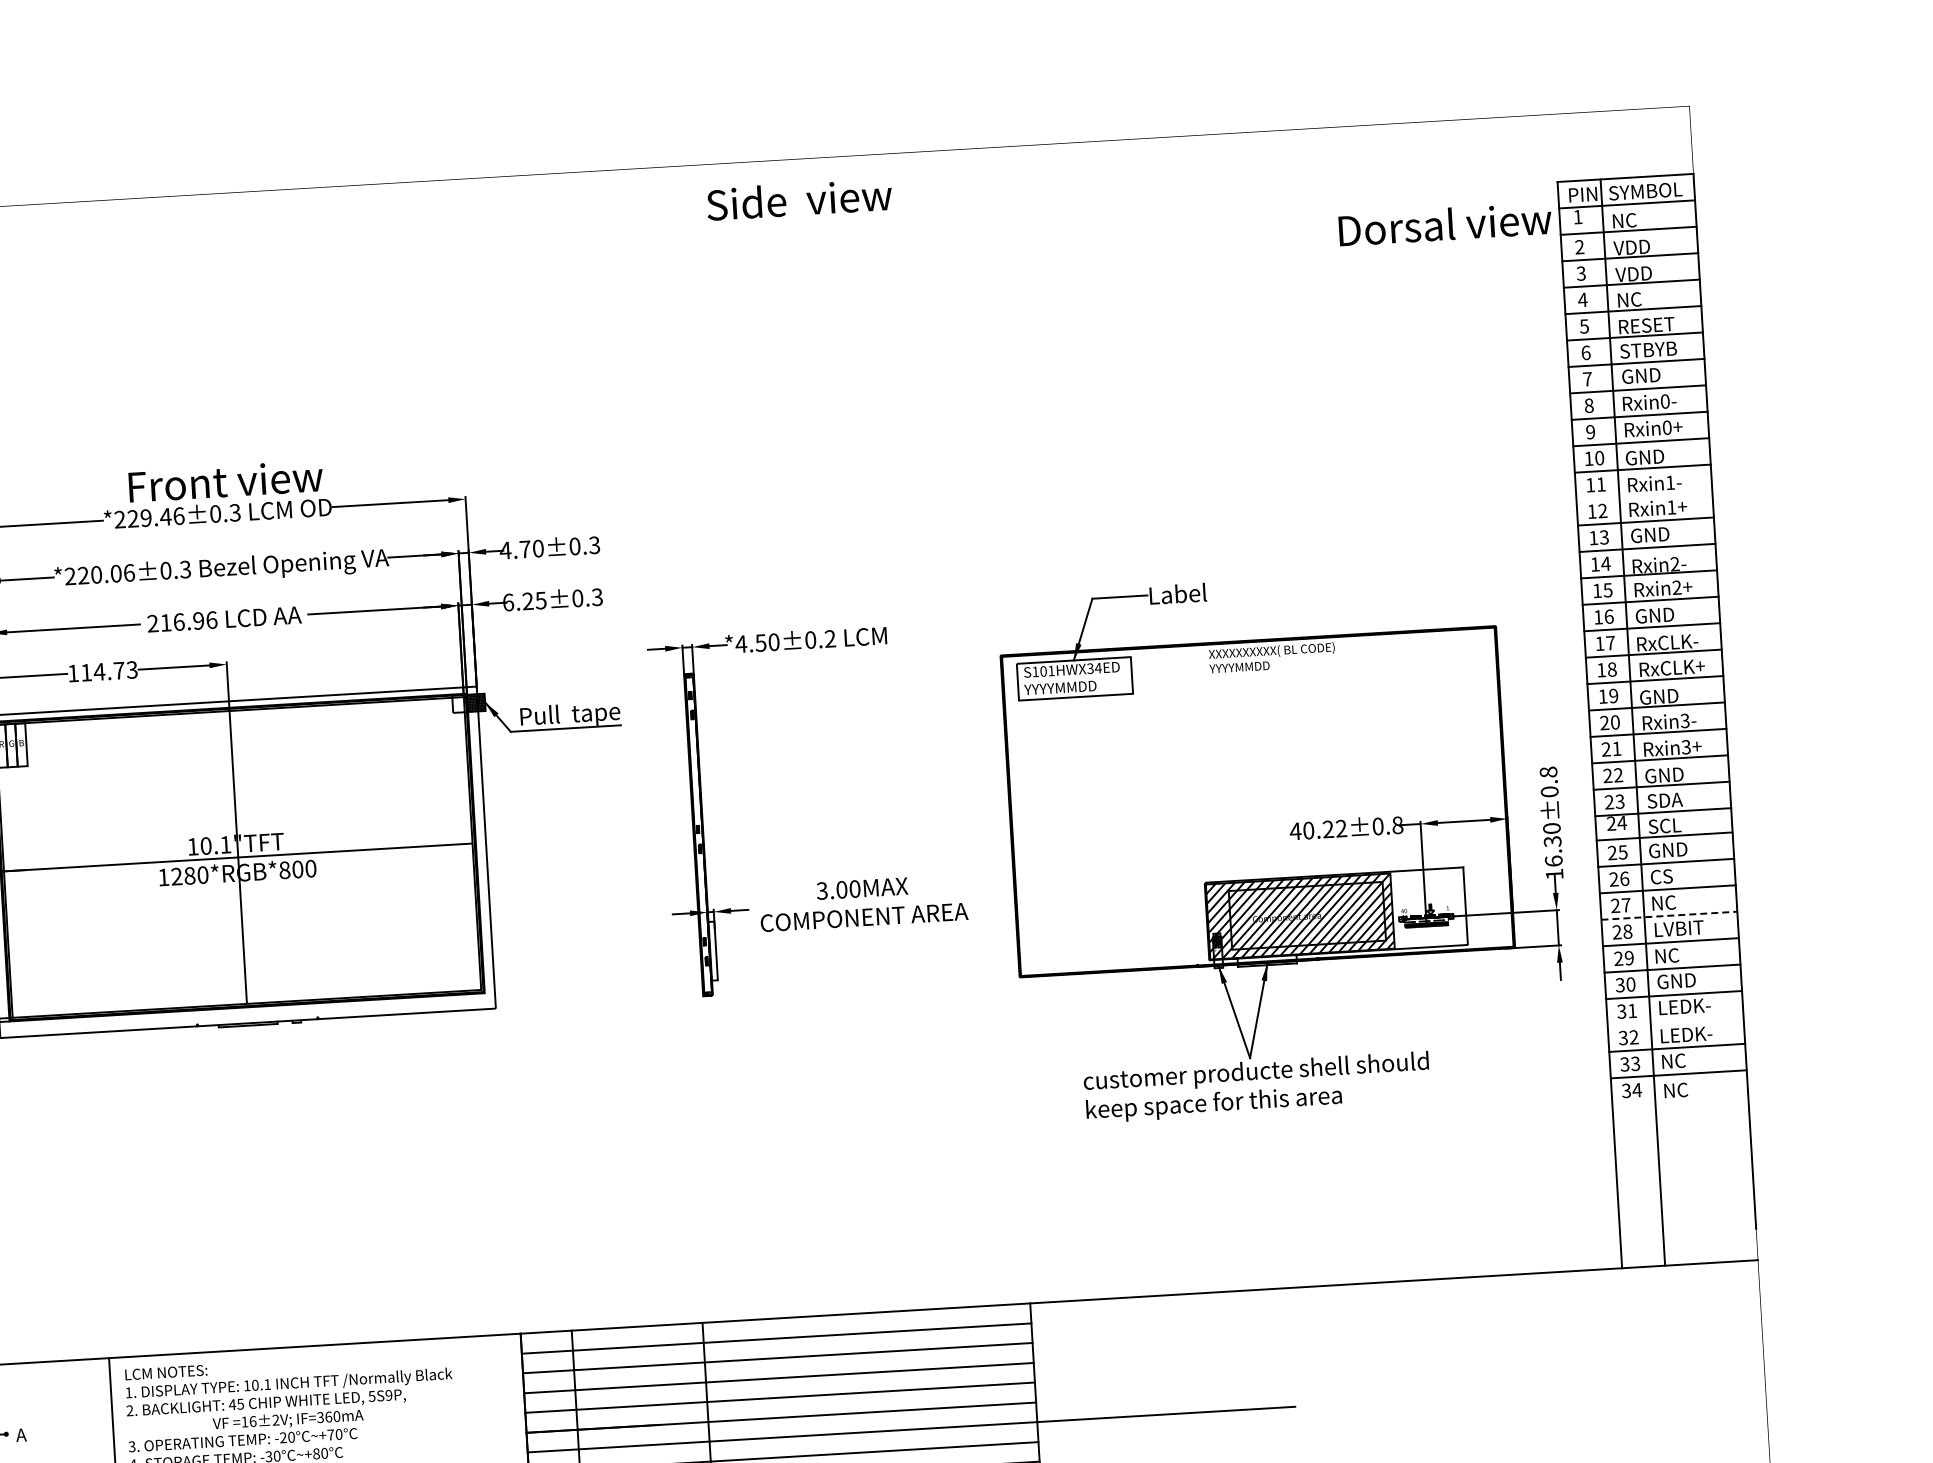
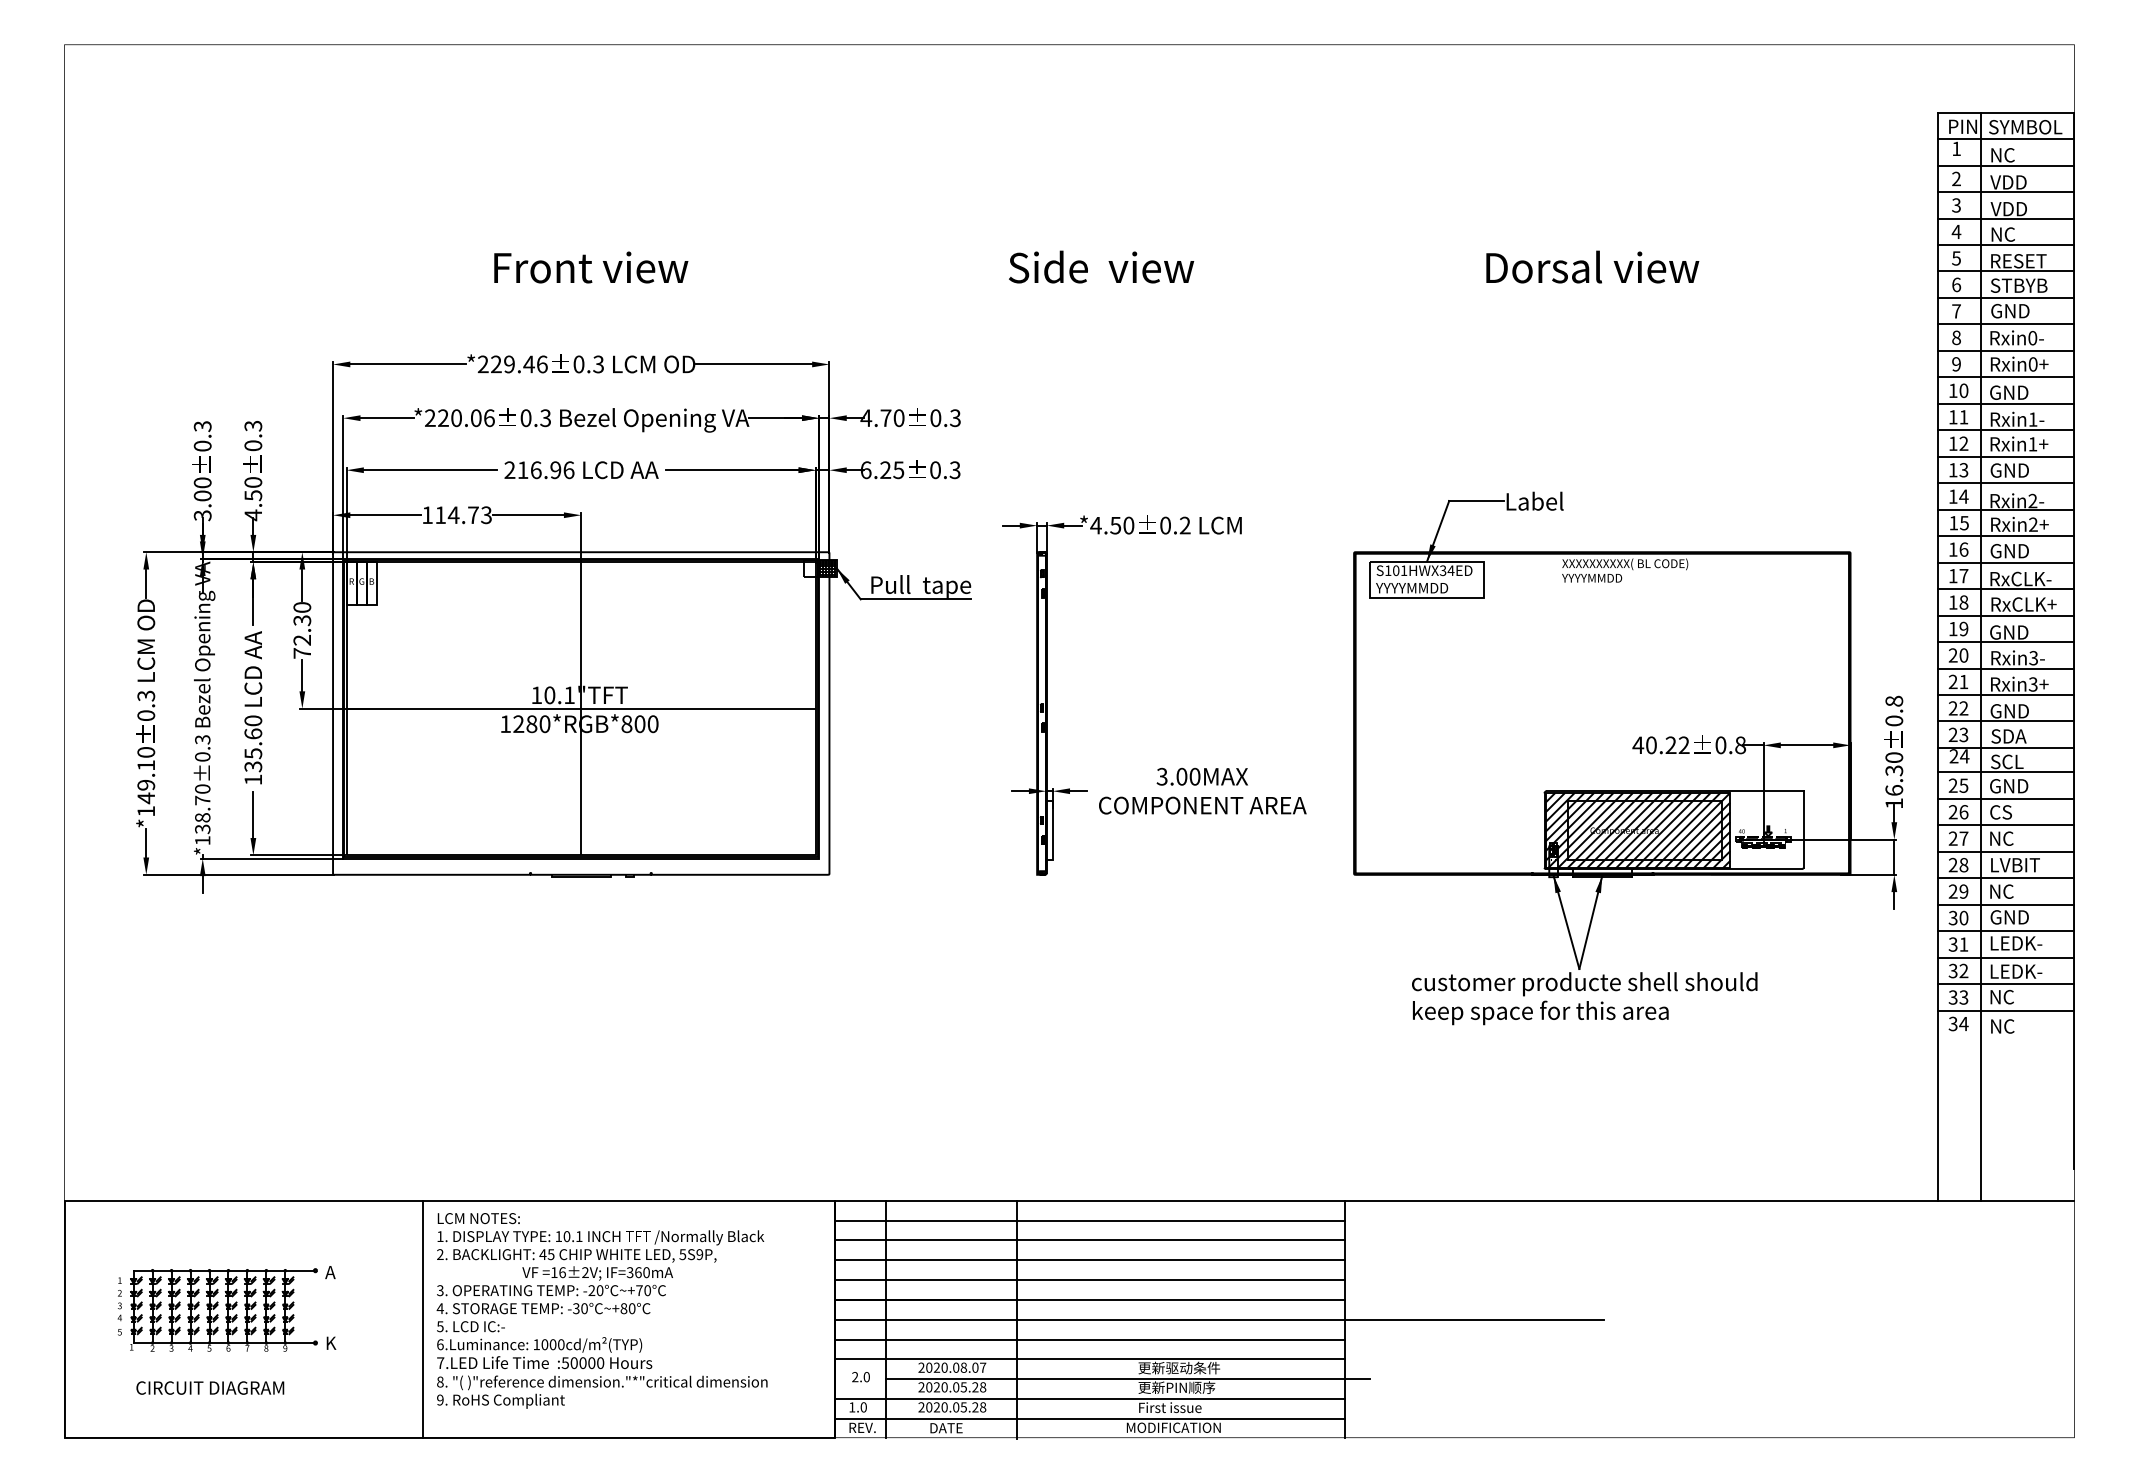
text: (799, 198) -> (1101, 266), moved
text: (1445, 223) -> (1592, 266), moved
text: (226, 481) -> (591, 267), moved
line: (1644, 495) -> (2006, 430), added
line: (1669, 915) -> (2006, 851), dashed -> solid
line: (1675, 1021) -> (2006, 957), added

